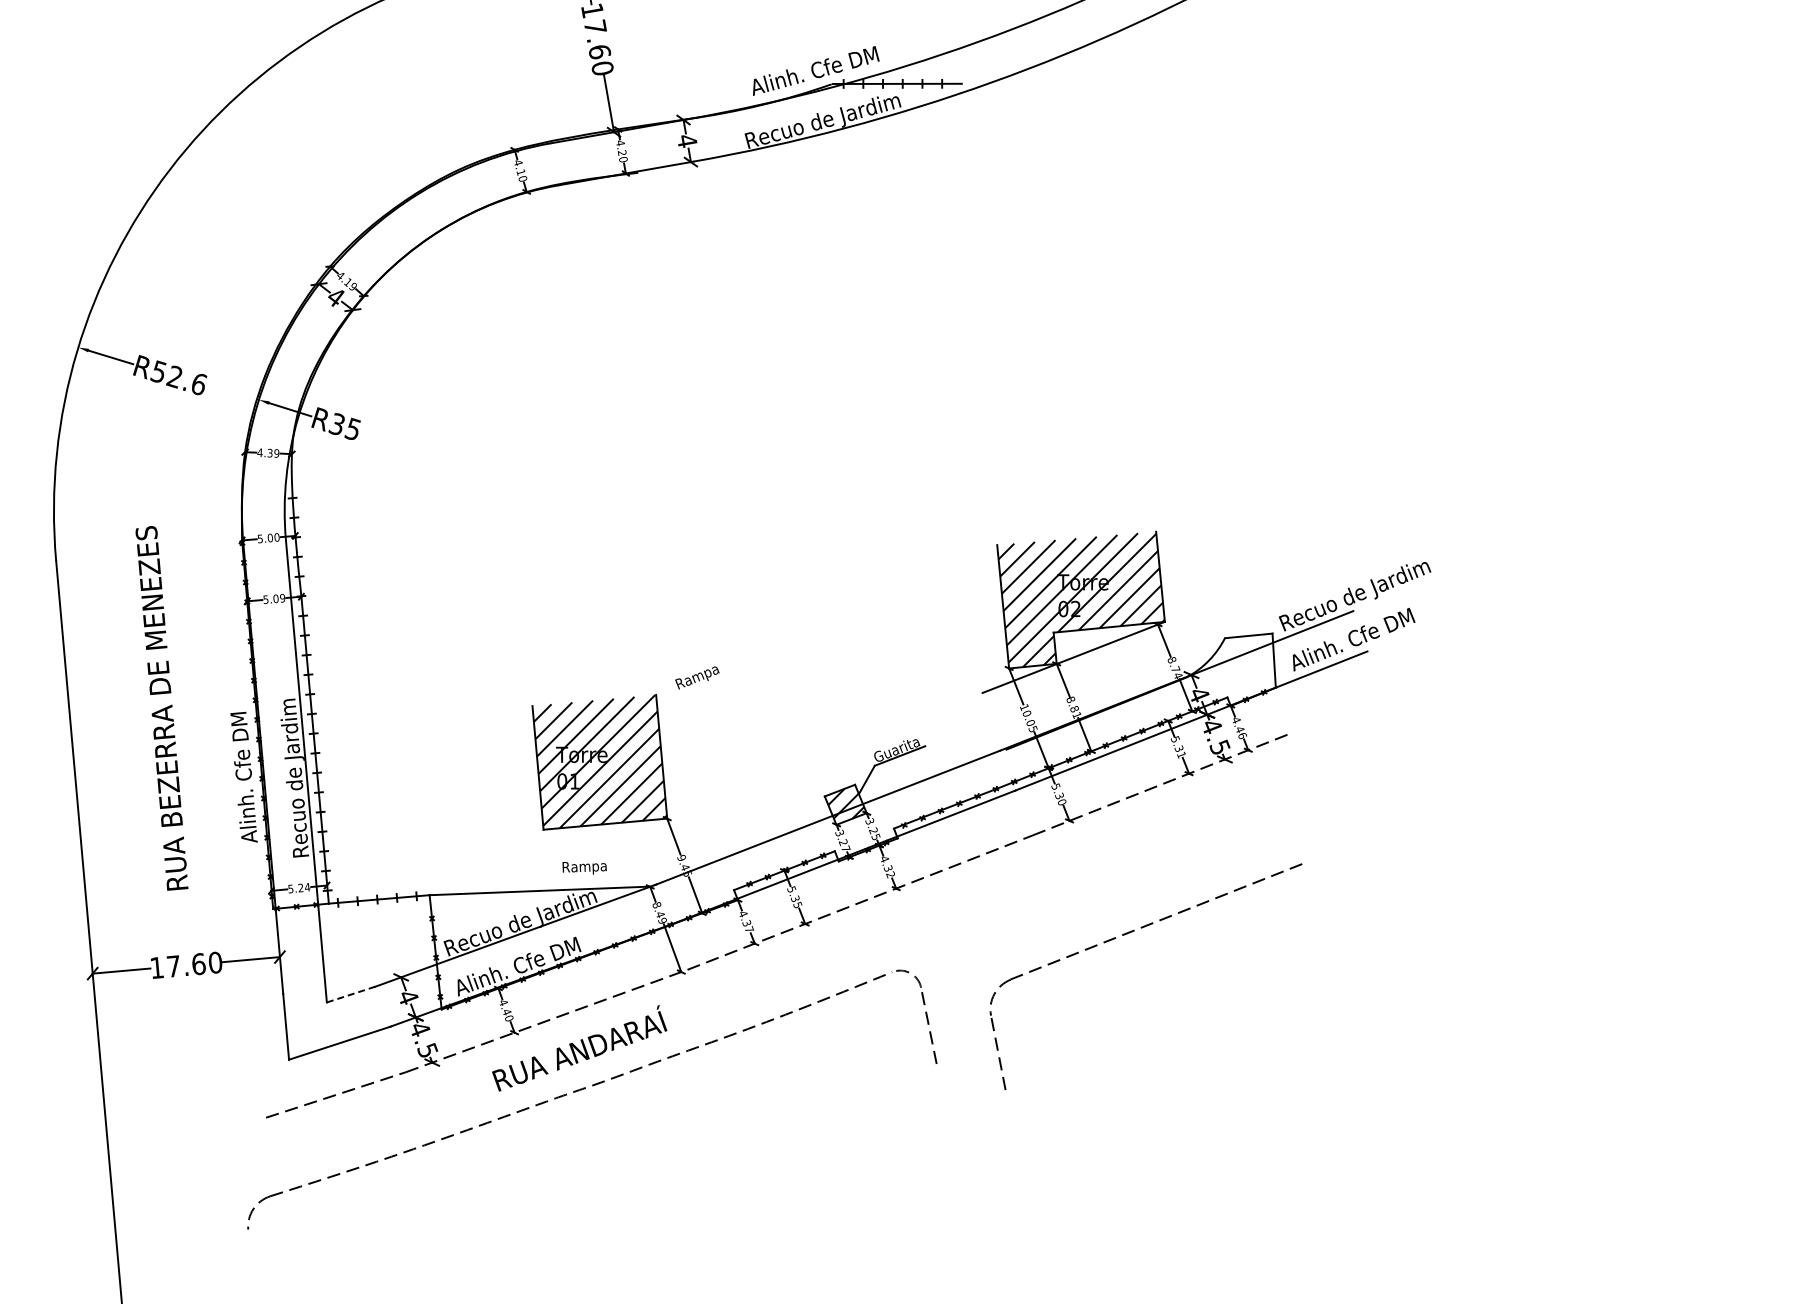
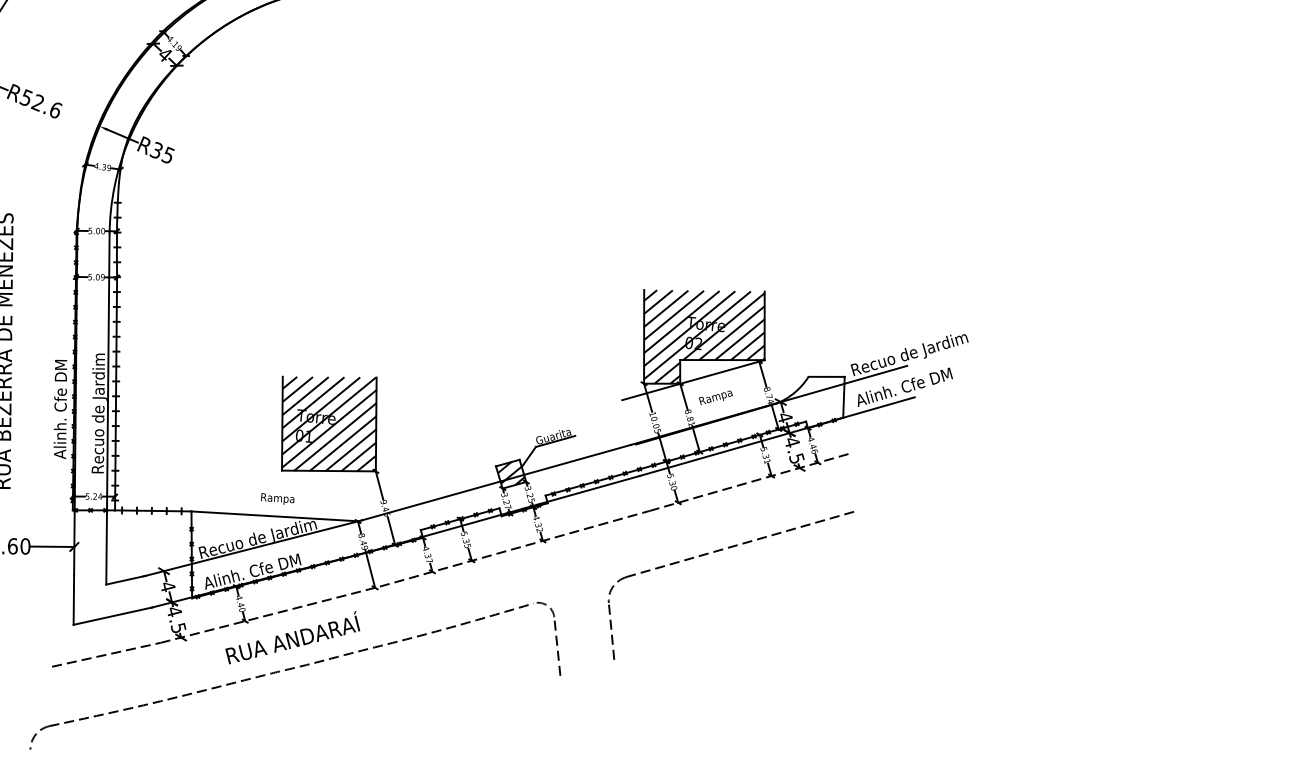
text: (697, 677) -> (715, 397), moved
text: (584, 868) -> (277, 499), moved
part: (1127, 934) -> (717, 551), moved
line: (352, 994) -> (126, 580), dashed -> solid

